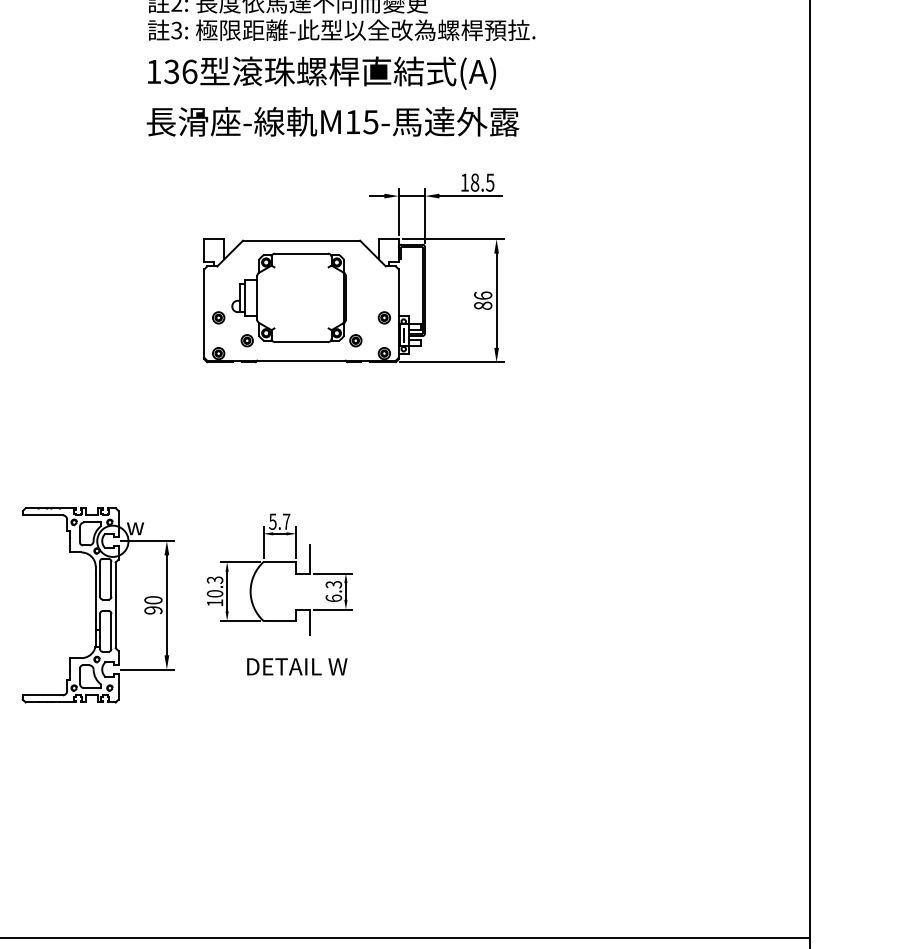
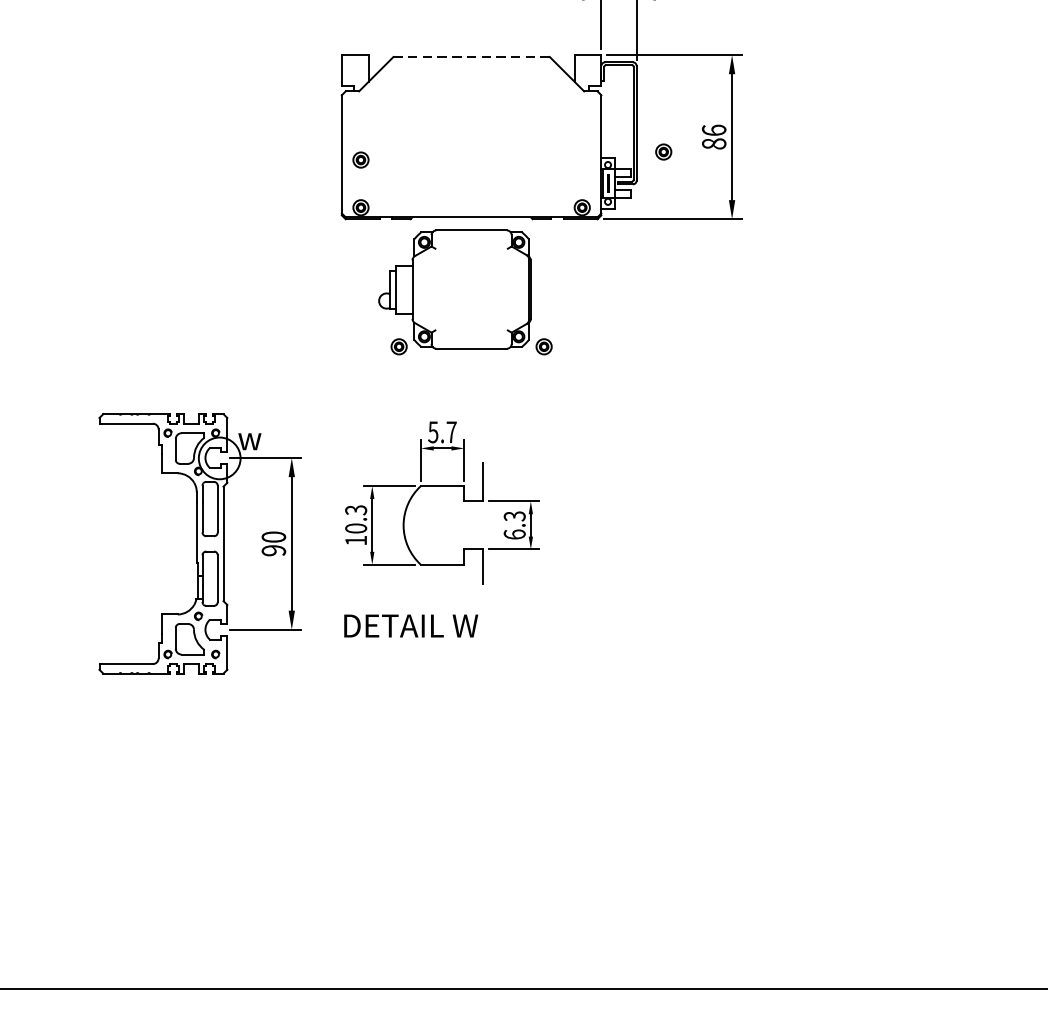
line: (301, 240) -> (471, 56), solid -> dashed
part: (296, 299) -> (464, 291), moved
part: (383, 317) -> (662, 151), moved
text: (297, 666) -> (411, 625), moved

